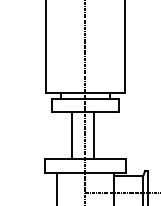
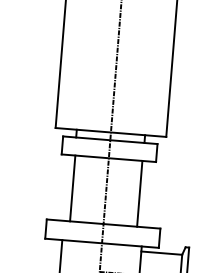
line: (72, 135) -> (72, 188), moved
line: (94, 135) -> (139, 193), moved

